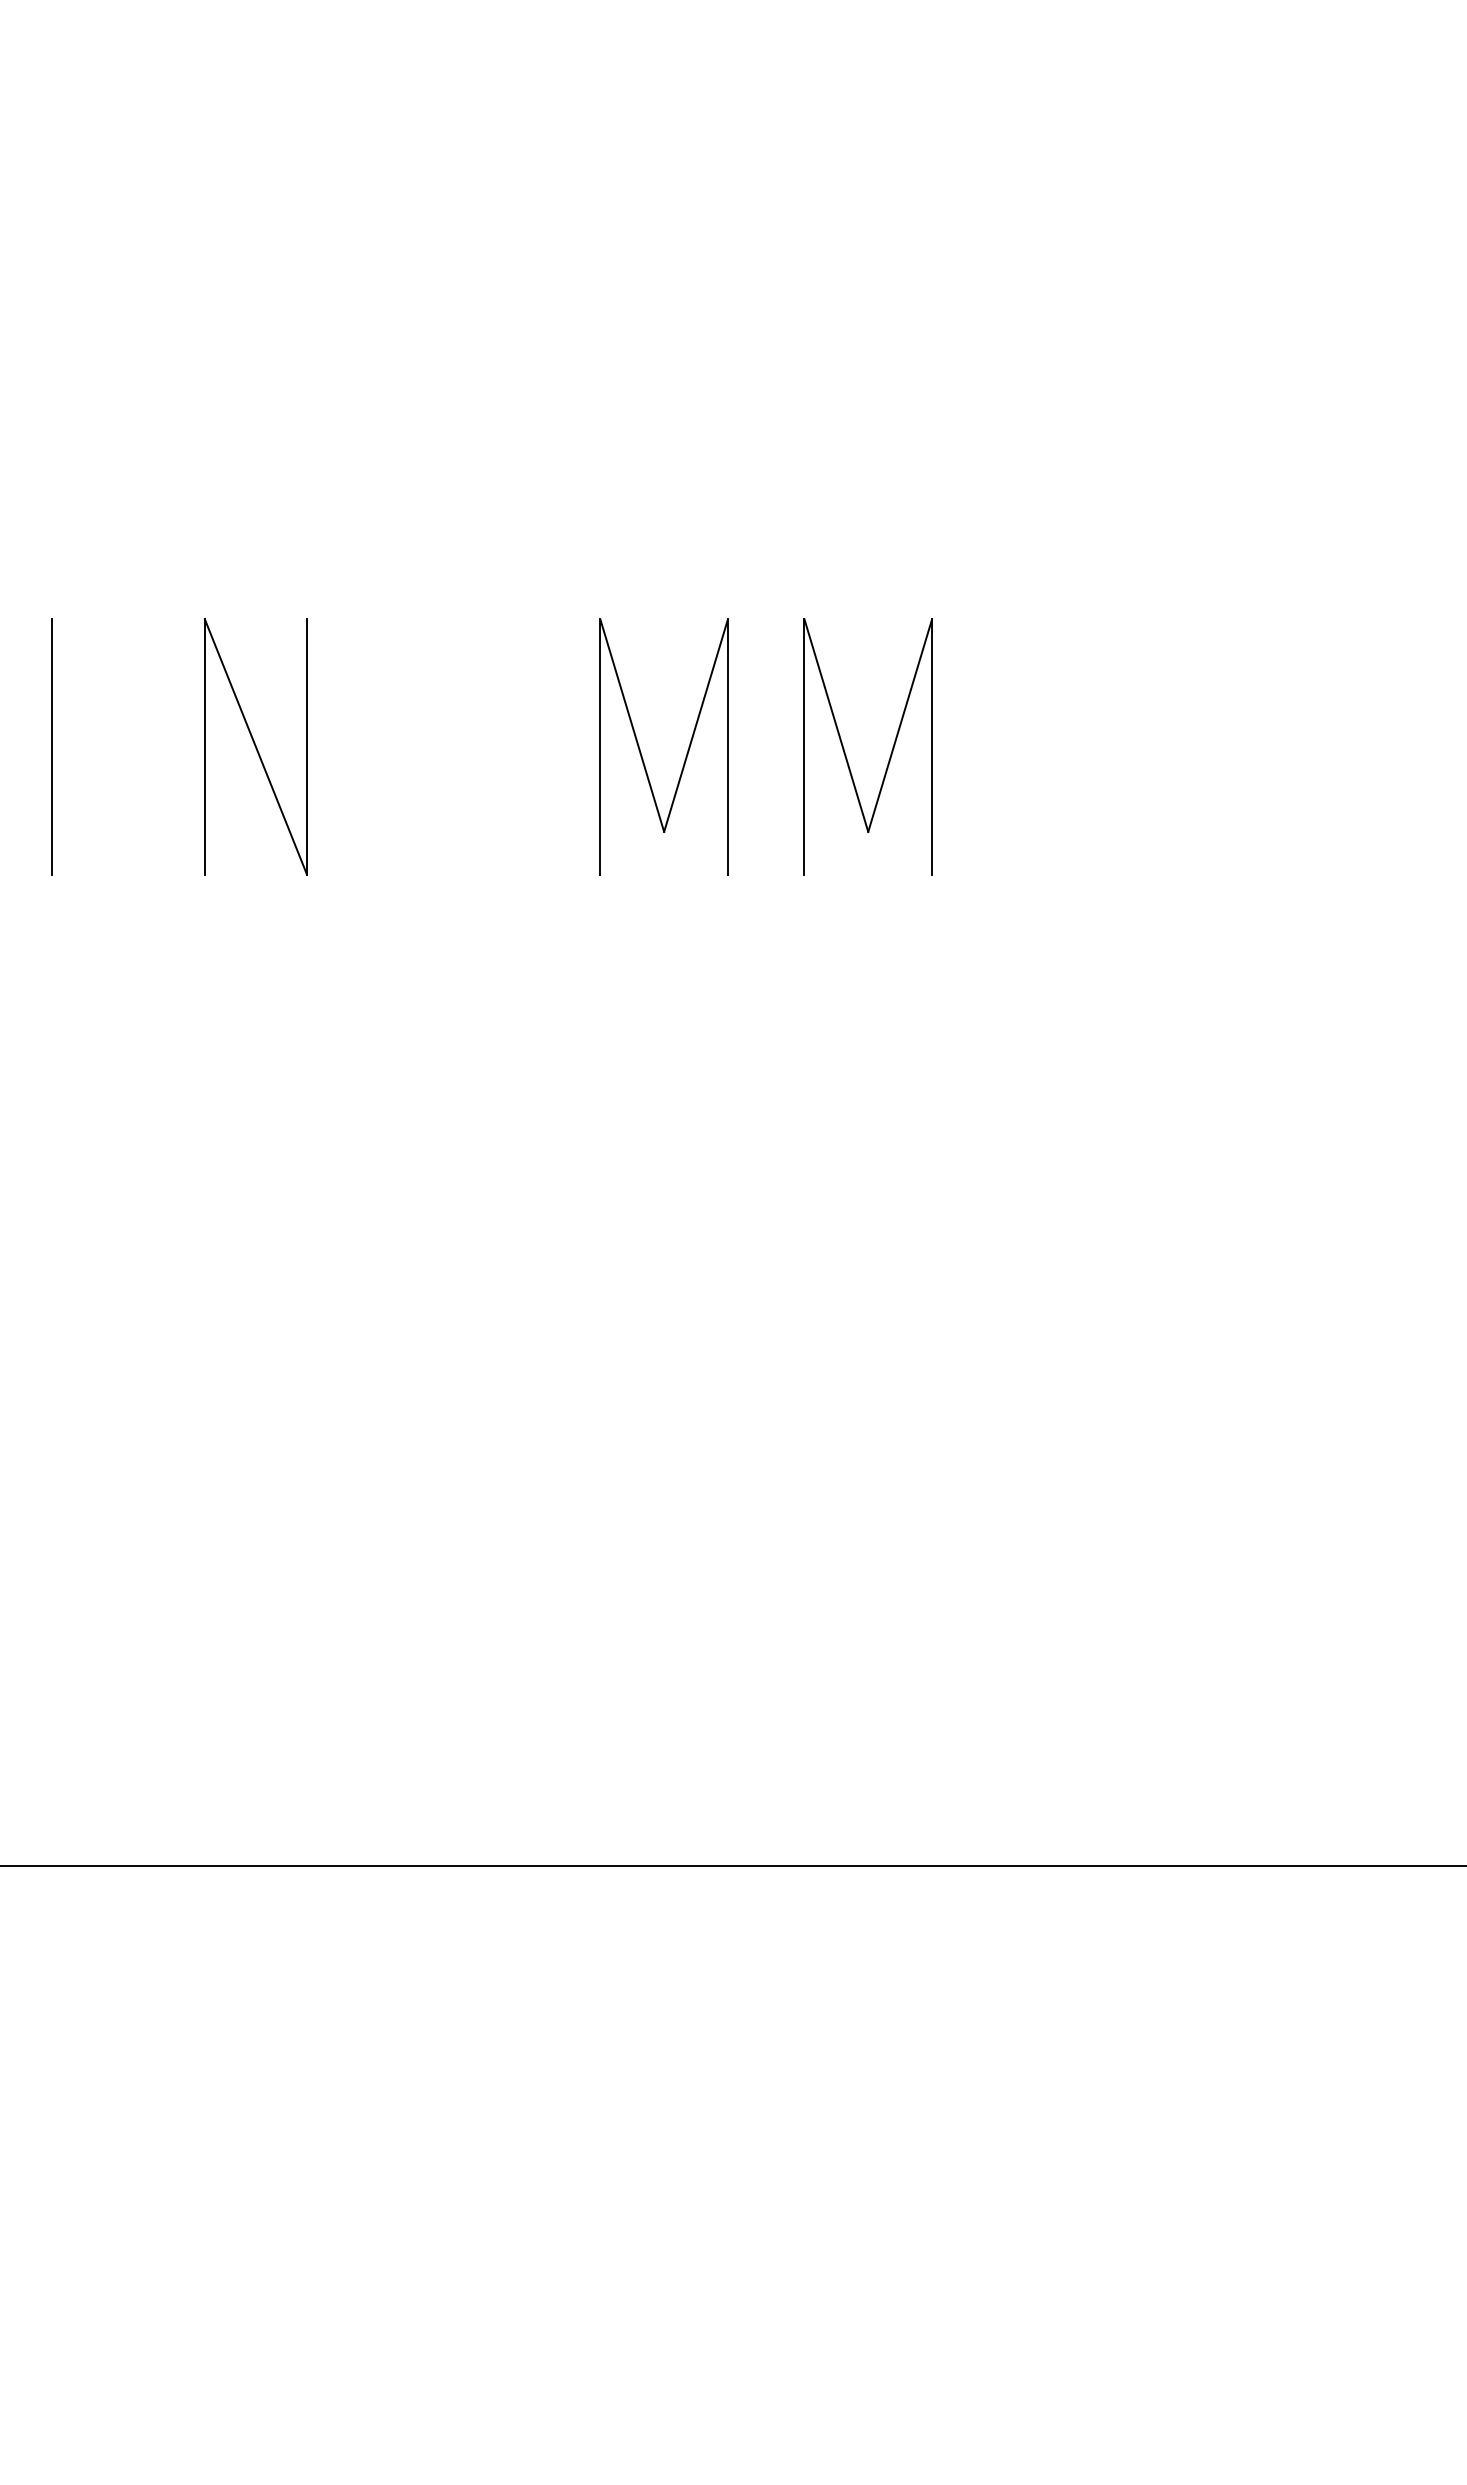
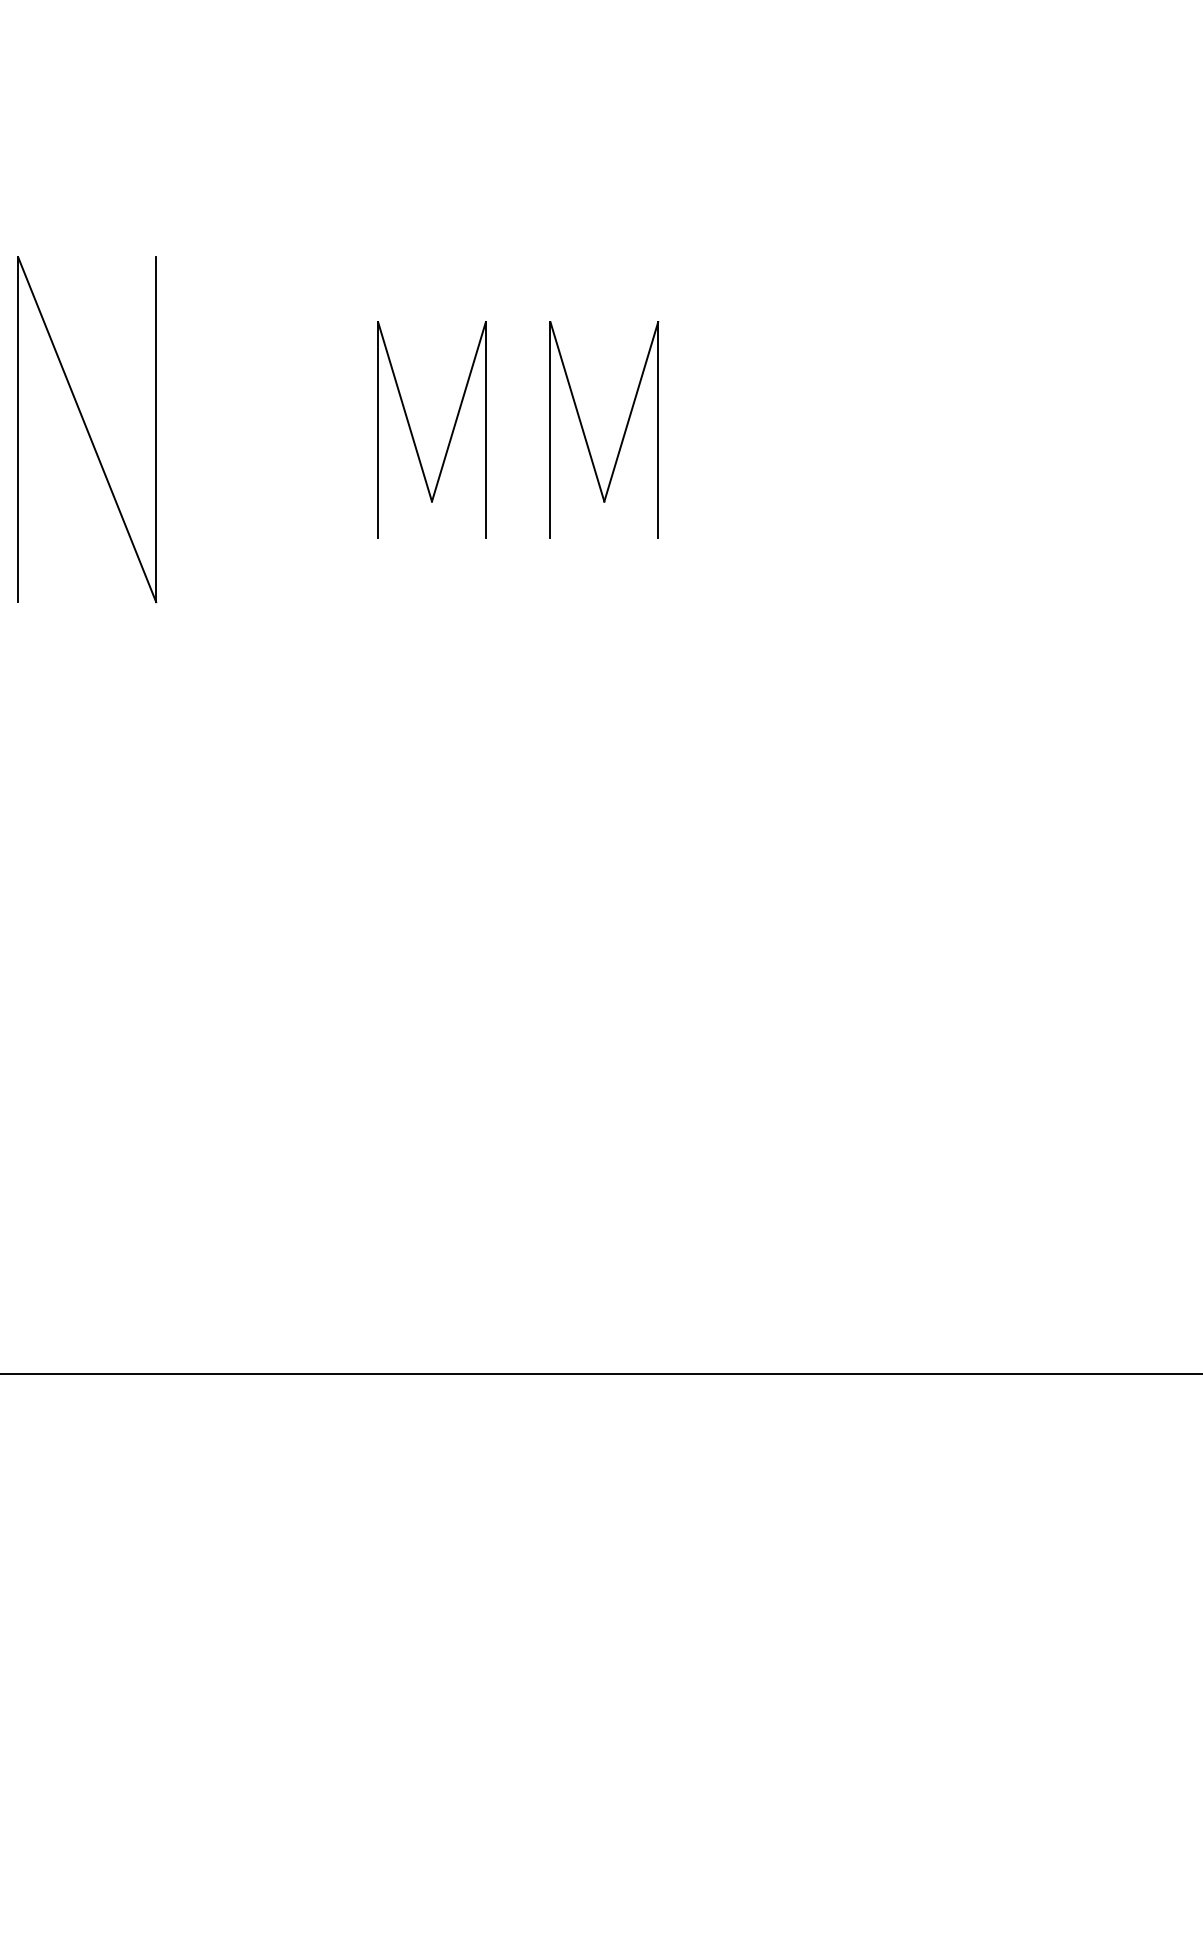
part: (255, 746) -> (86, 429), size x1.6

